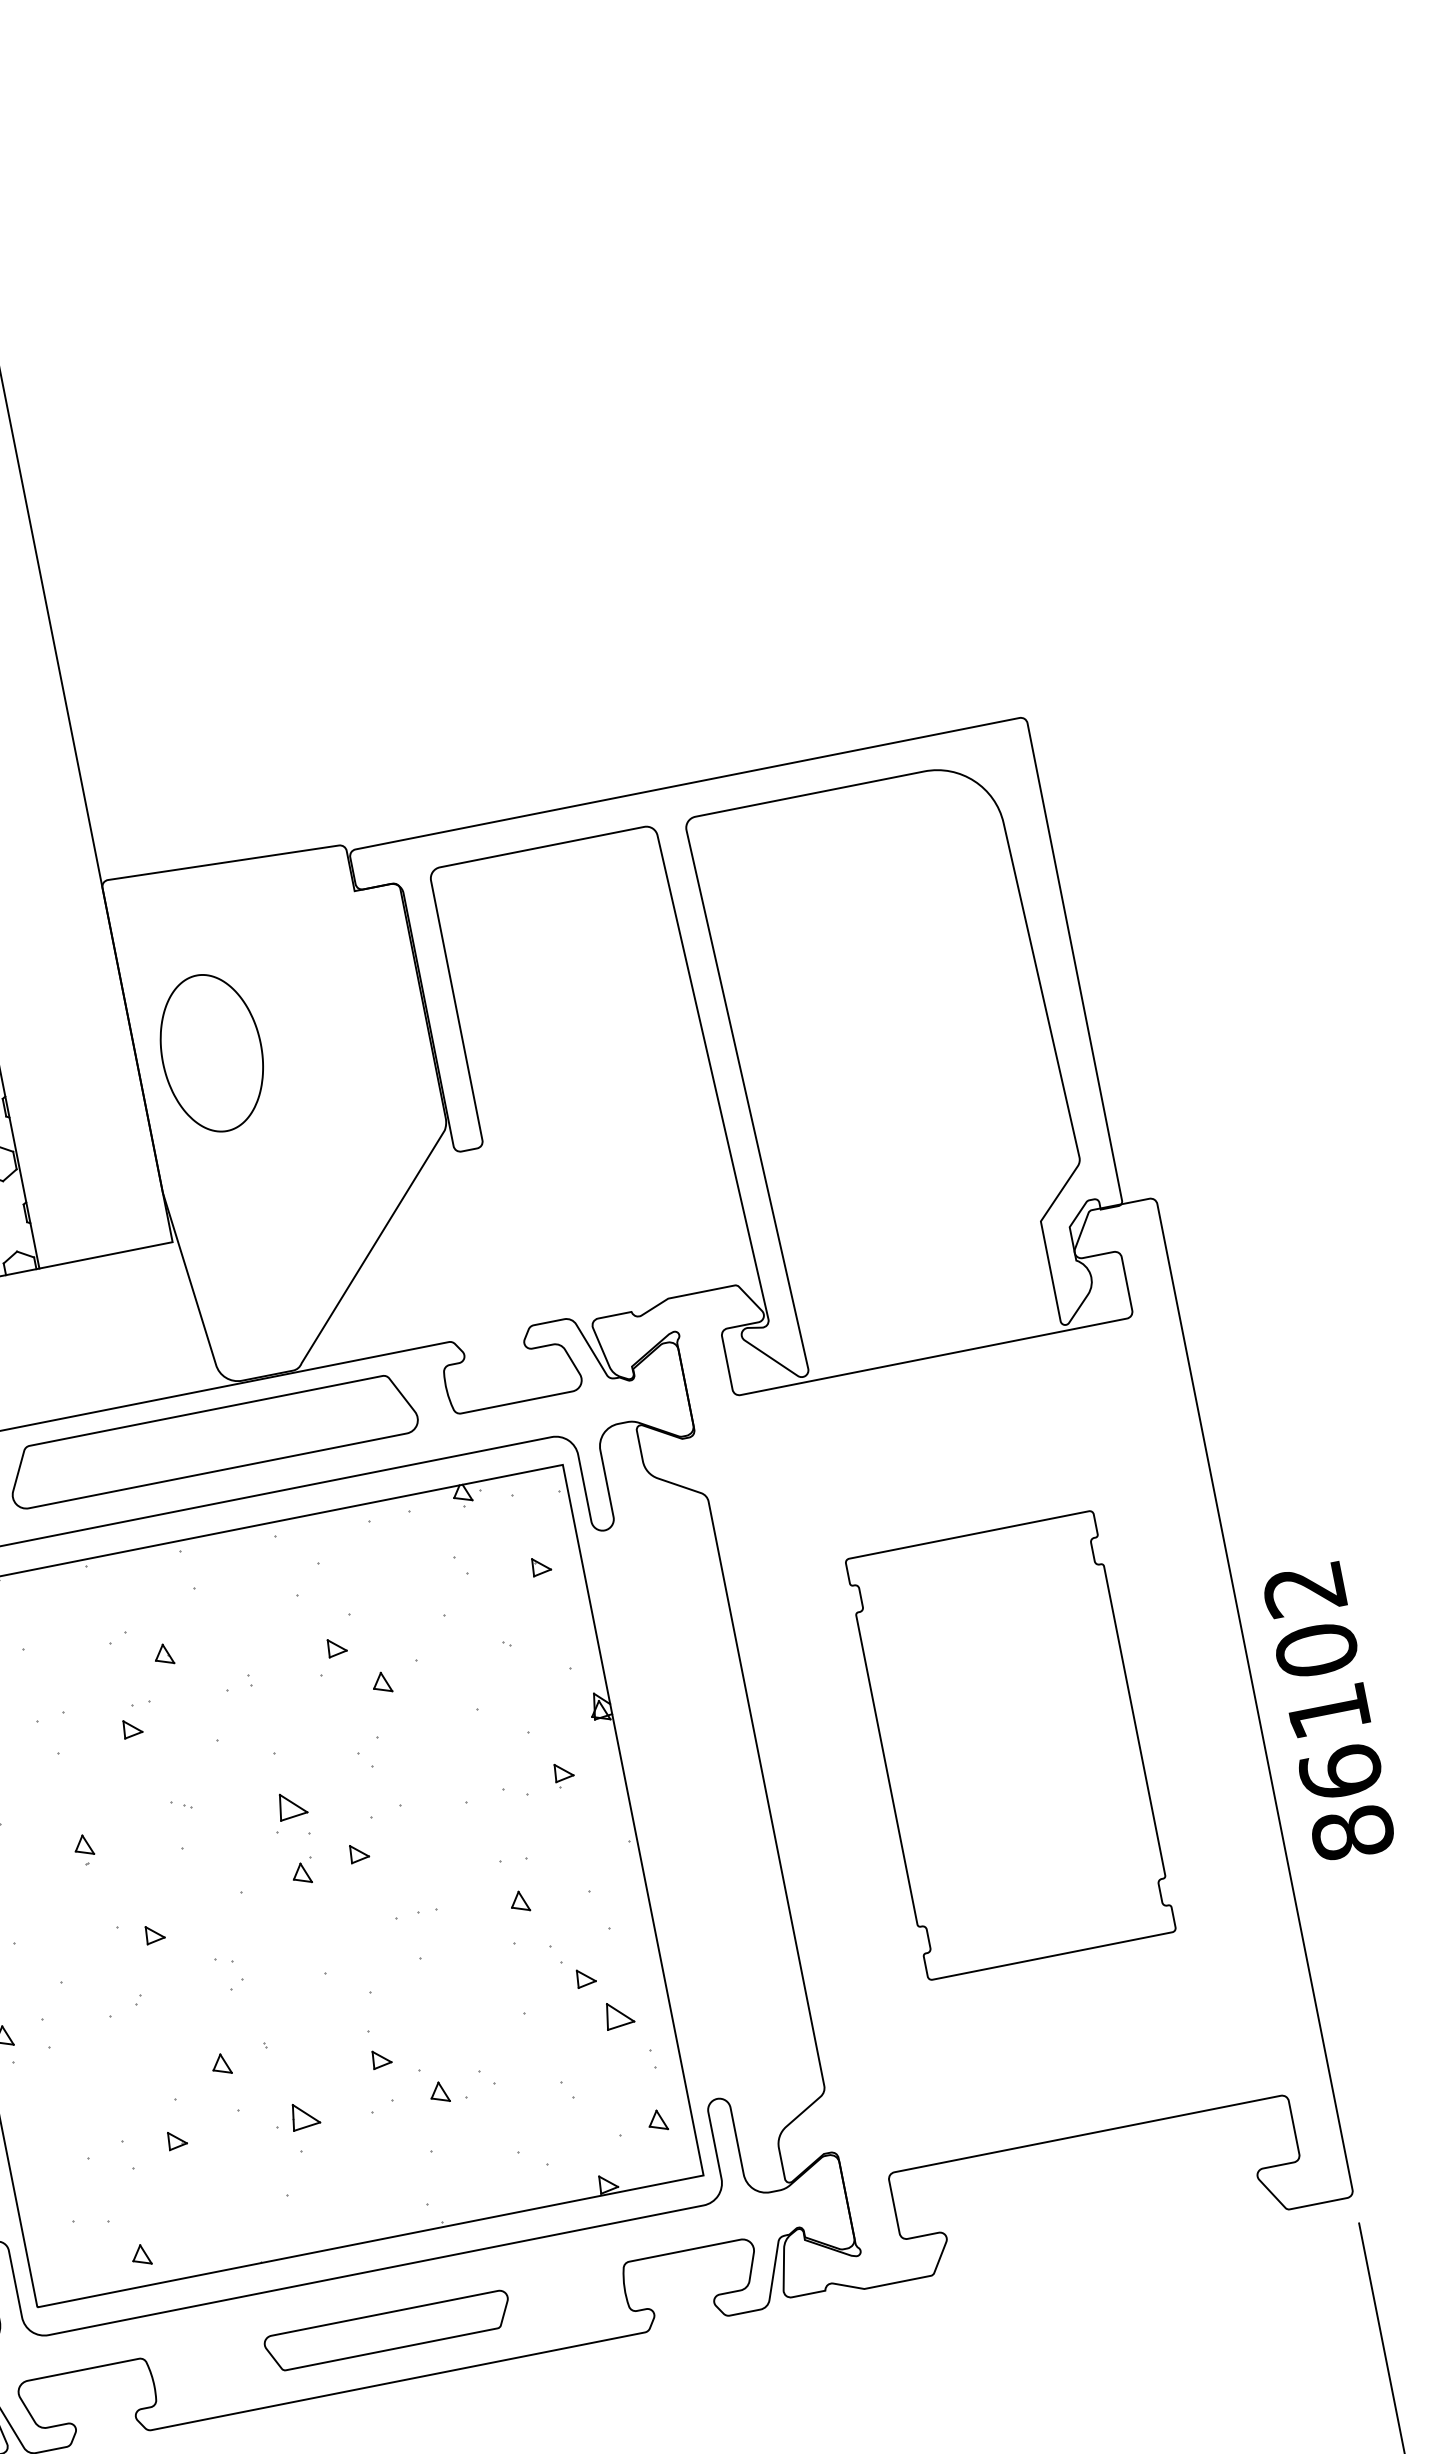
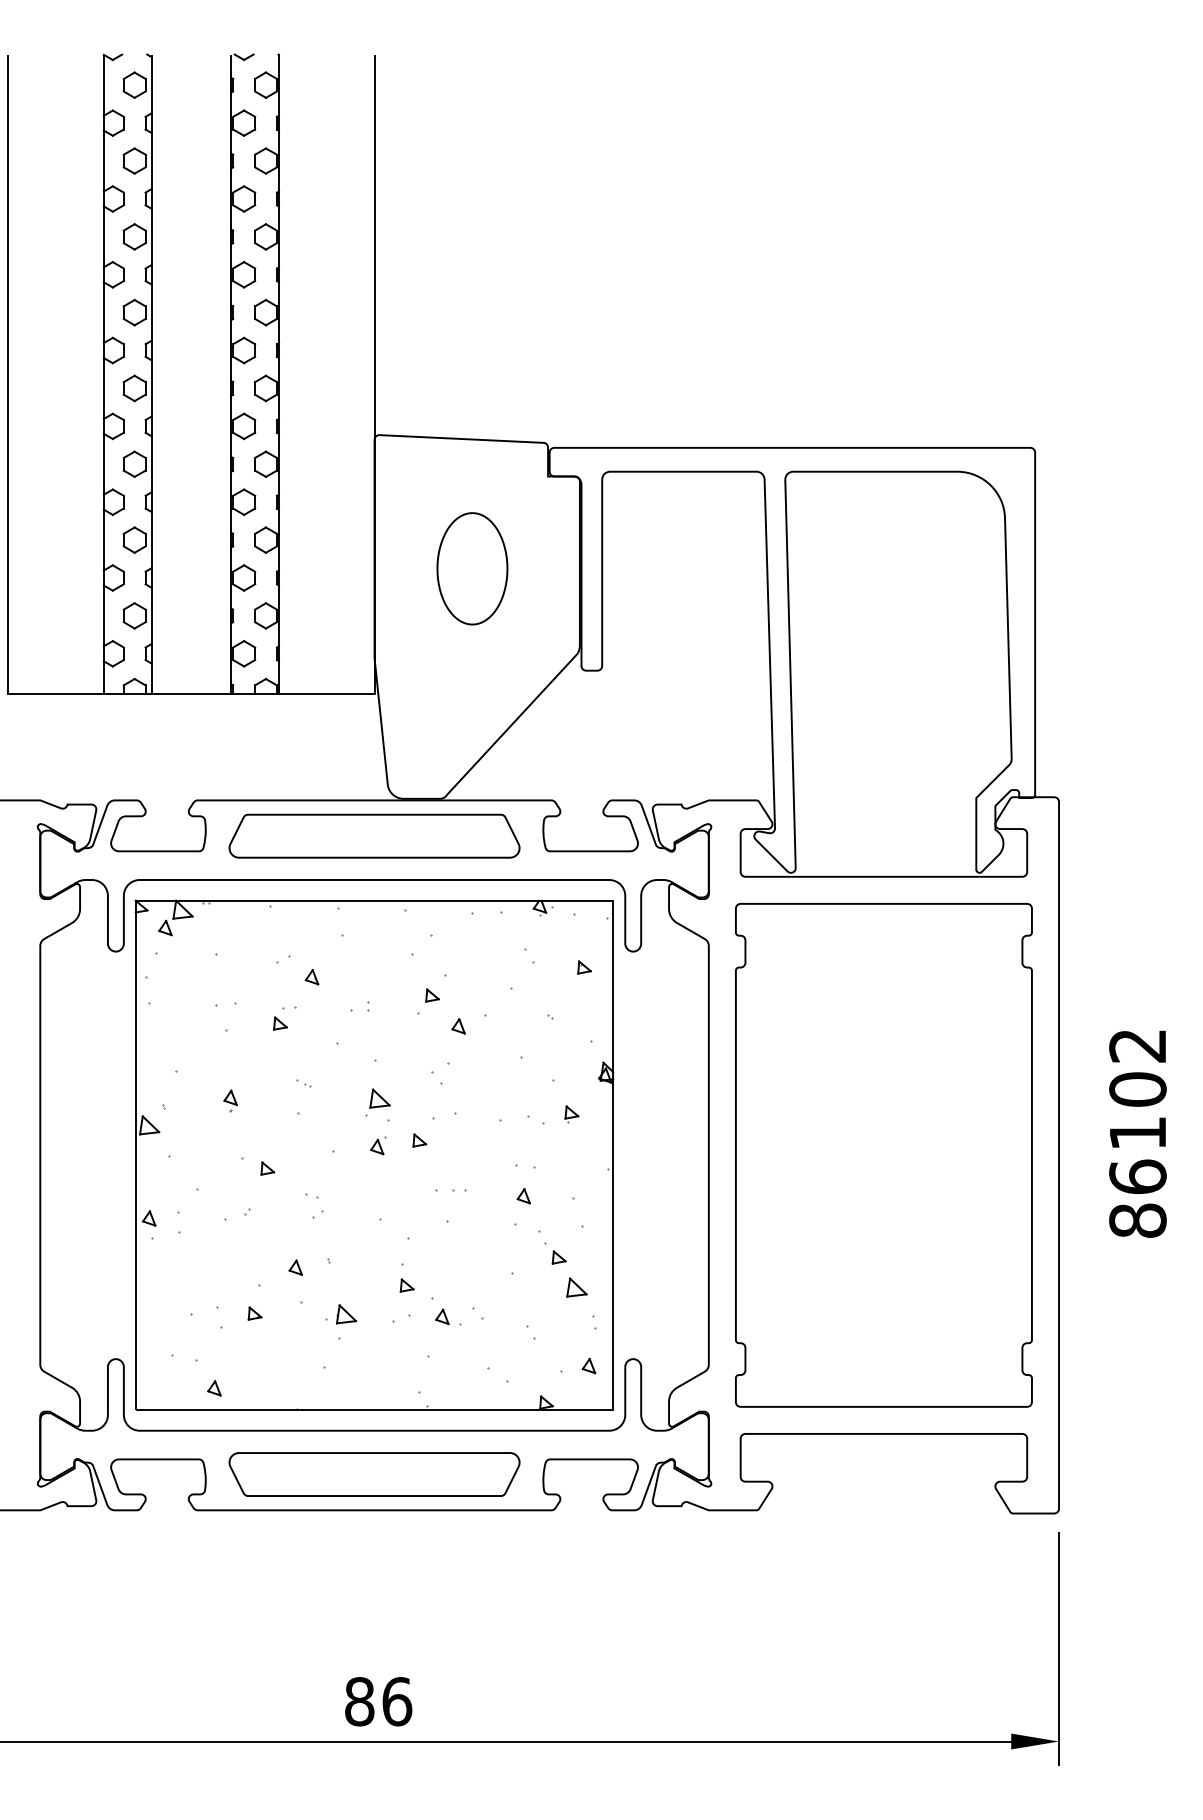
part: (211, 1052) -> (472, 568), moved
text: (1328, 1711) -> (1137, 1133), moved
part: (1010, 1745) -> (883, 1155), size x1.67
part: (388, 2331) -> (374, 1474), size x1.67

